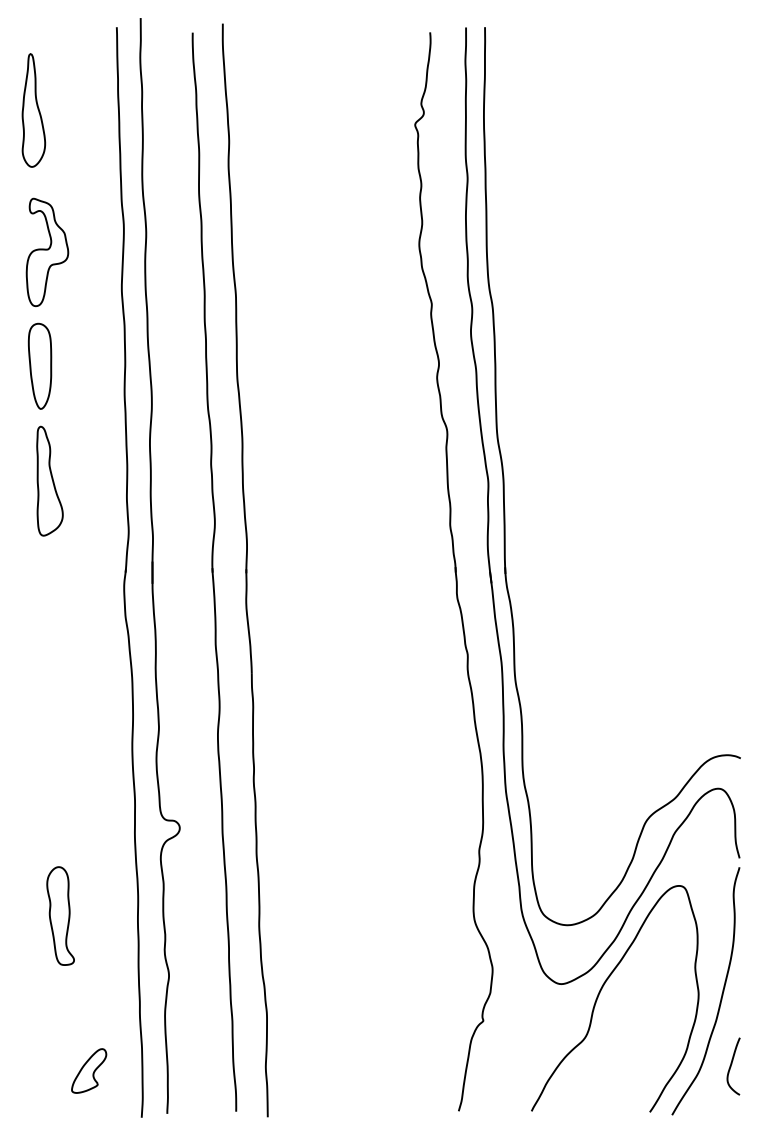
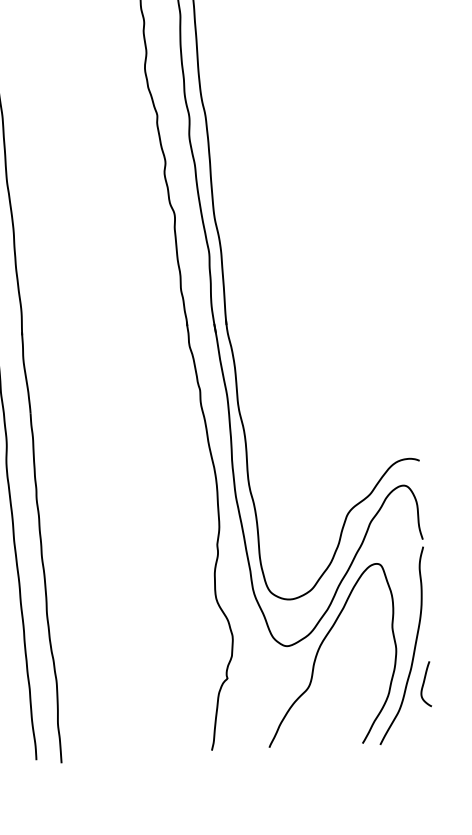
curve: (731, 1066) -> (424, 684), moved

